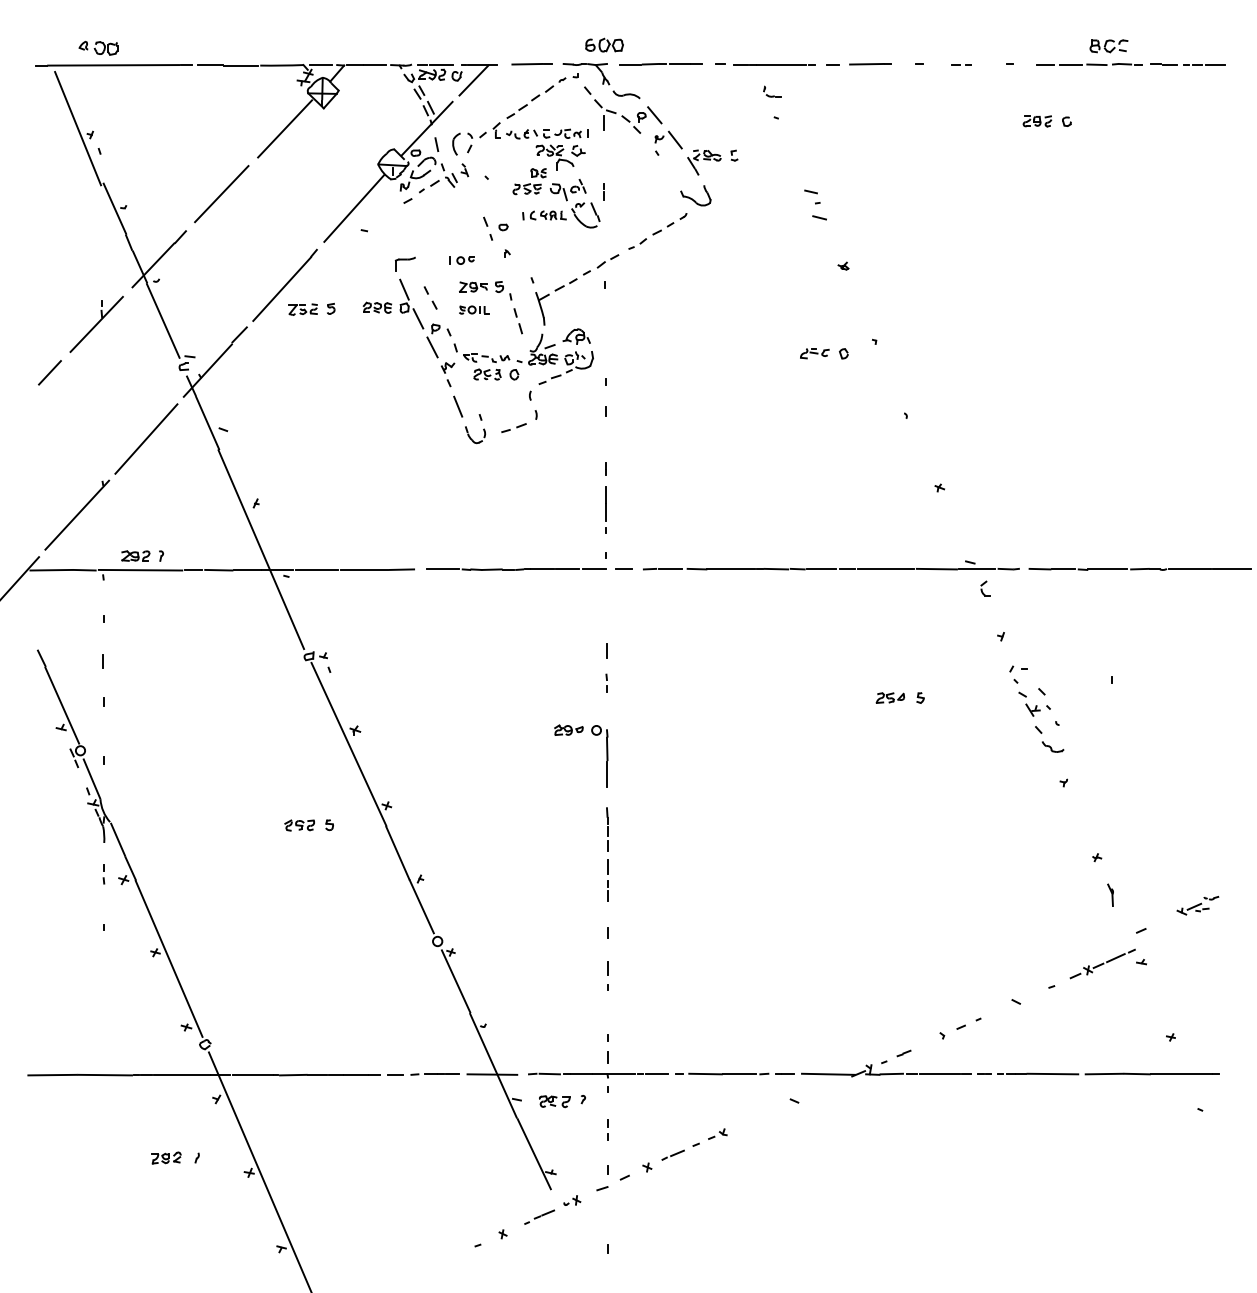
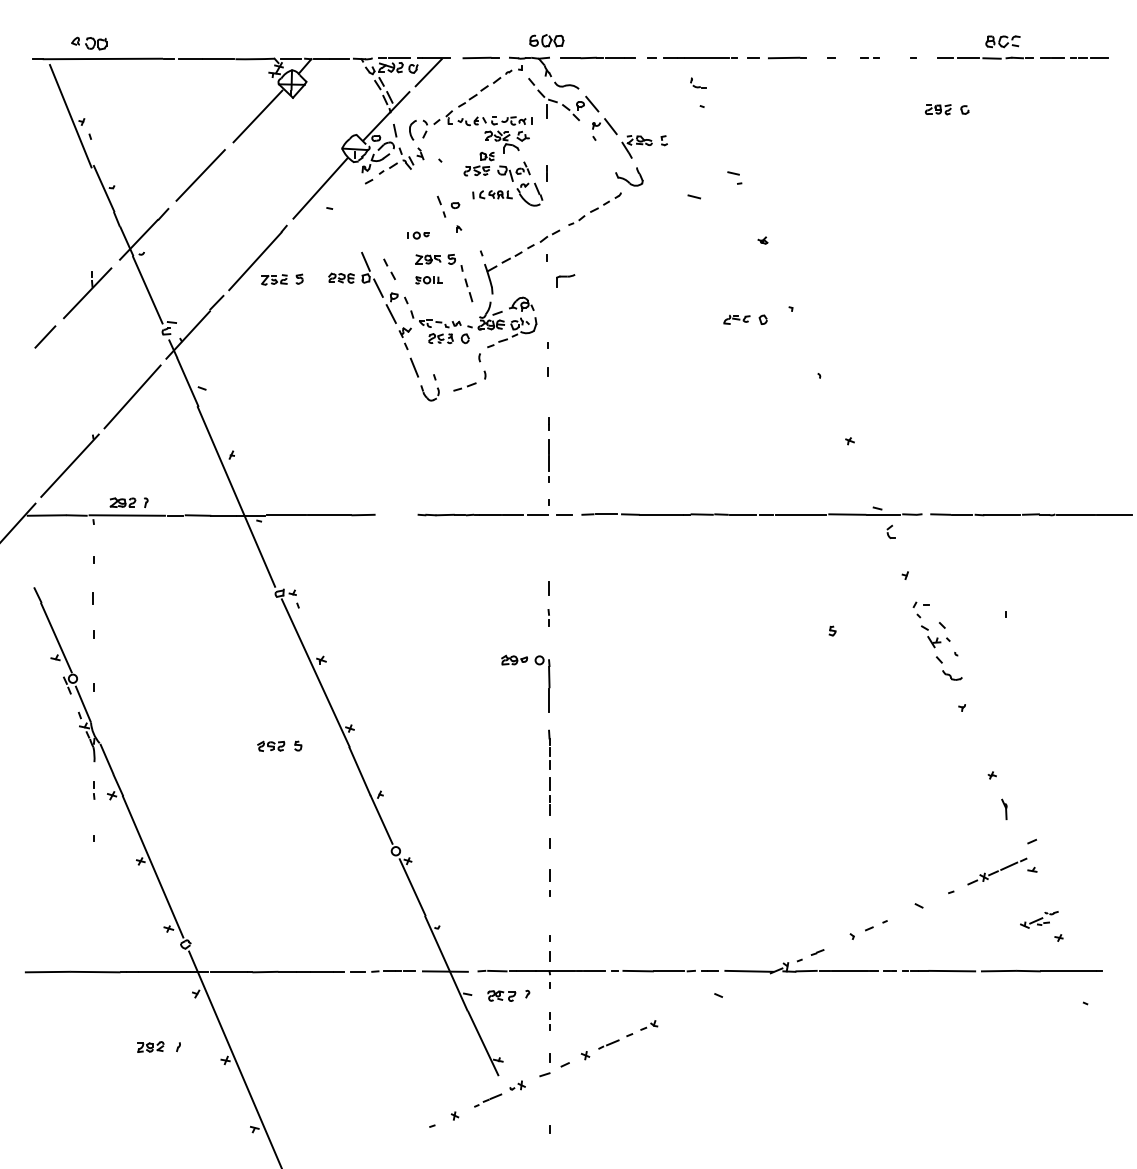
line: (818, 217) -> (693, 196), moved
part: (405, 263) -> (565, 280), moved
line: (442, 569) -> (400, 514), removed
part: (890, 697) -> (805, 630), removed
part: (1198, 905) -> (1039, 919), moved

